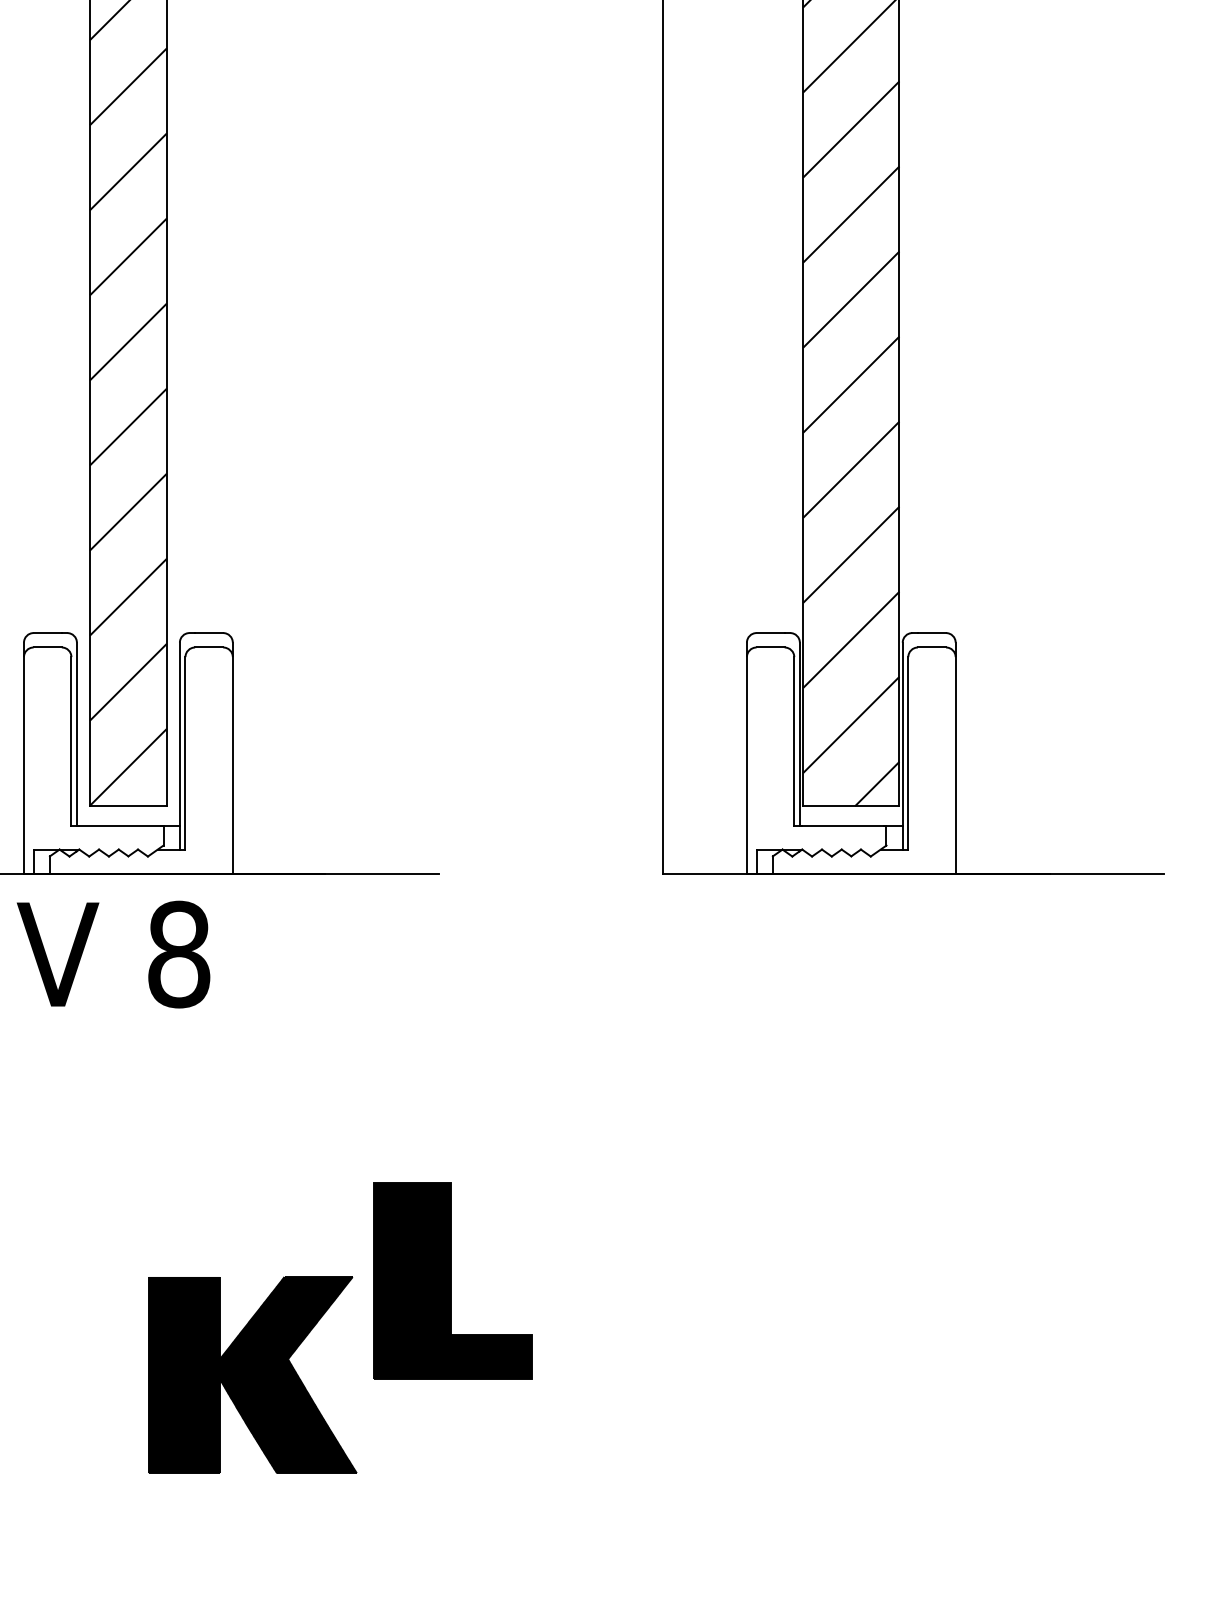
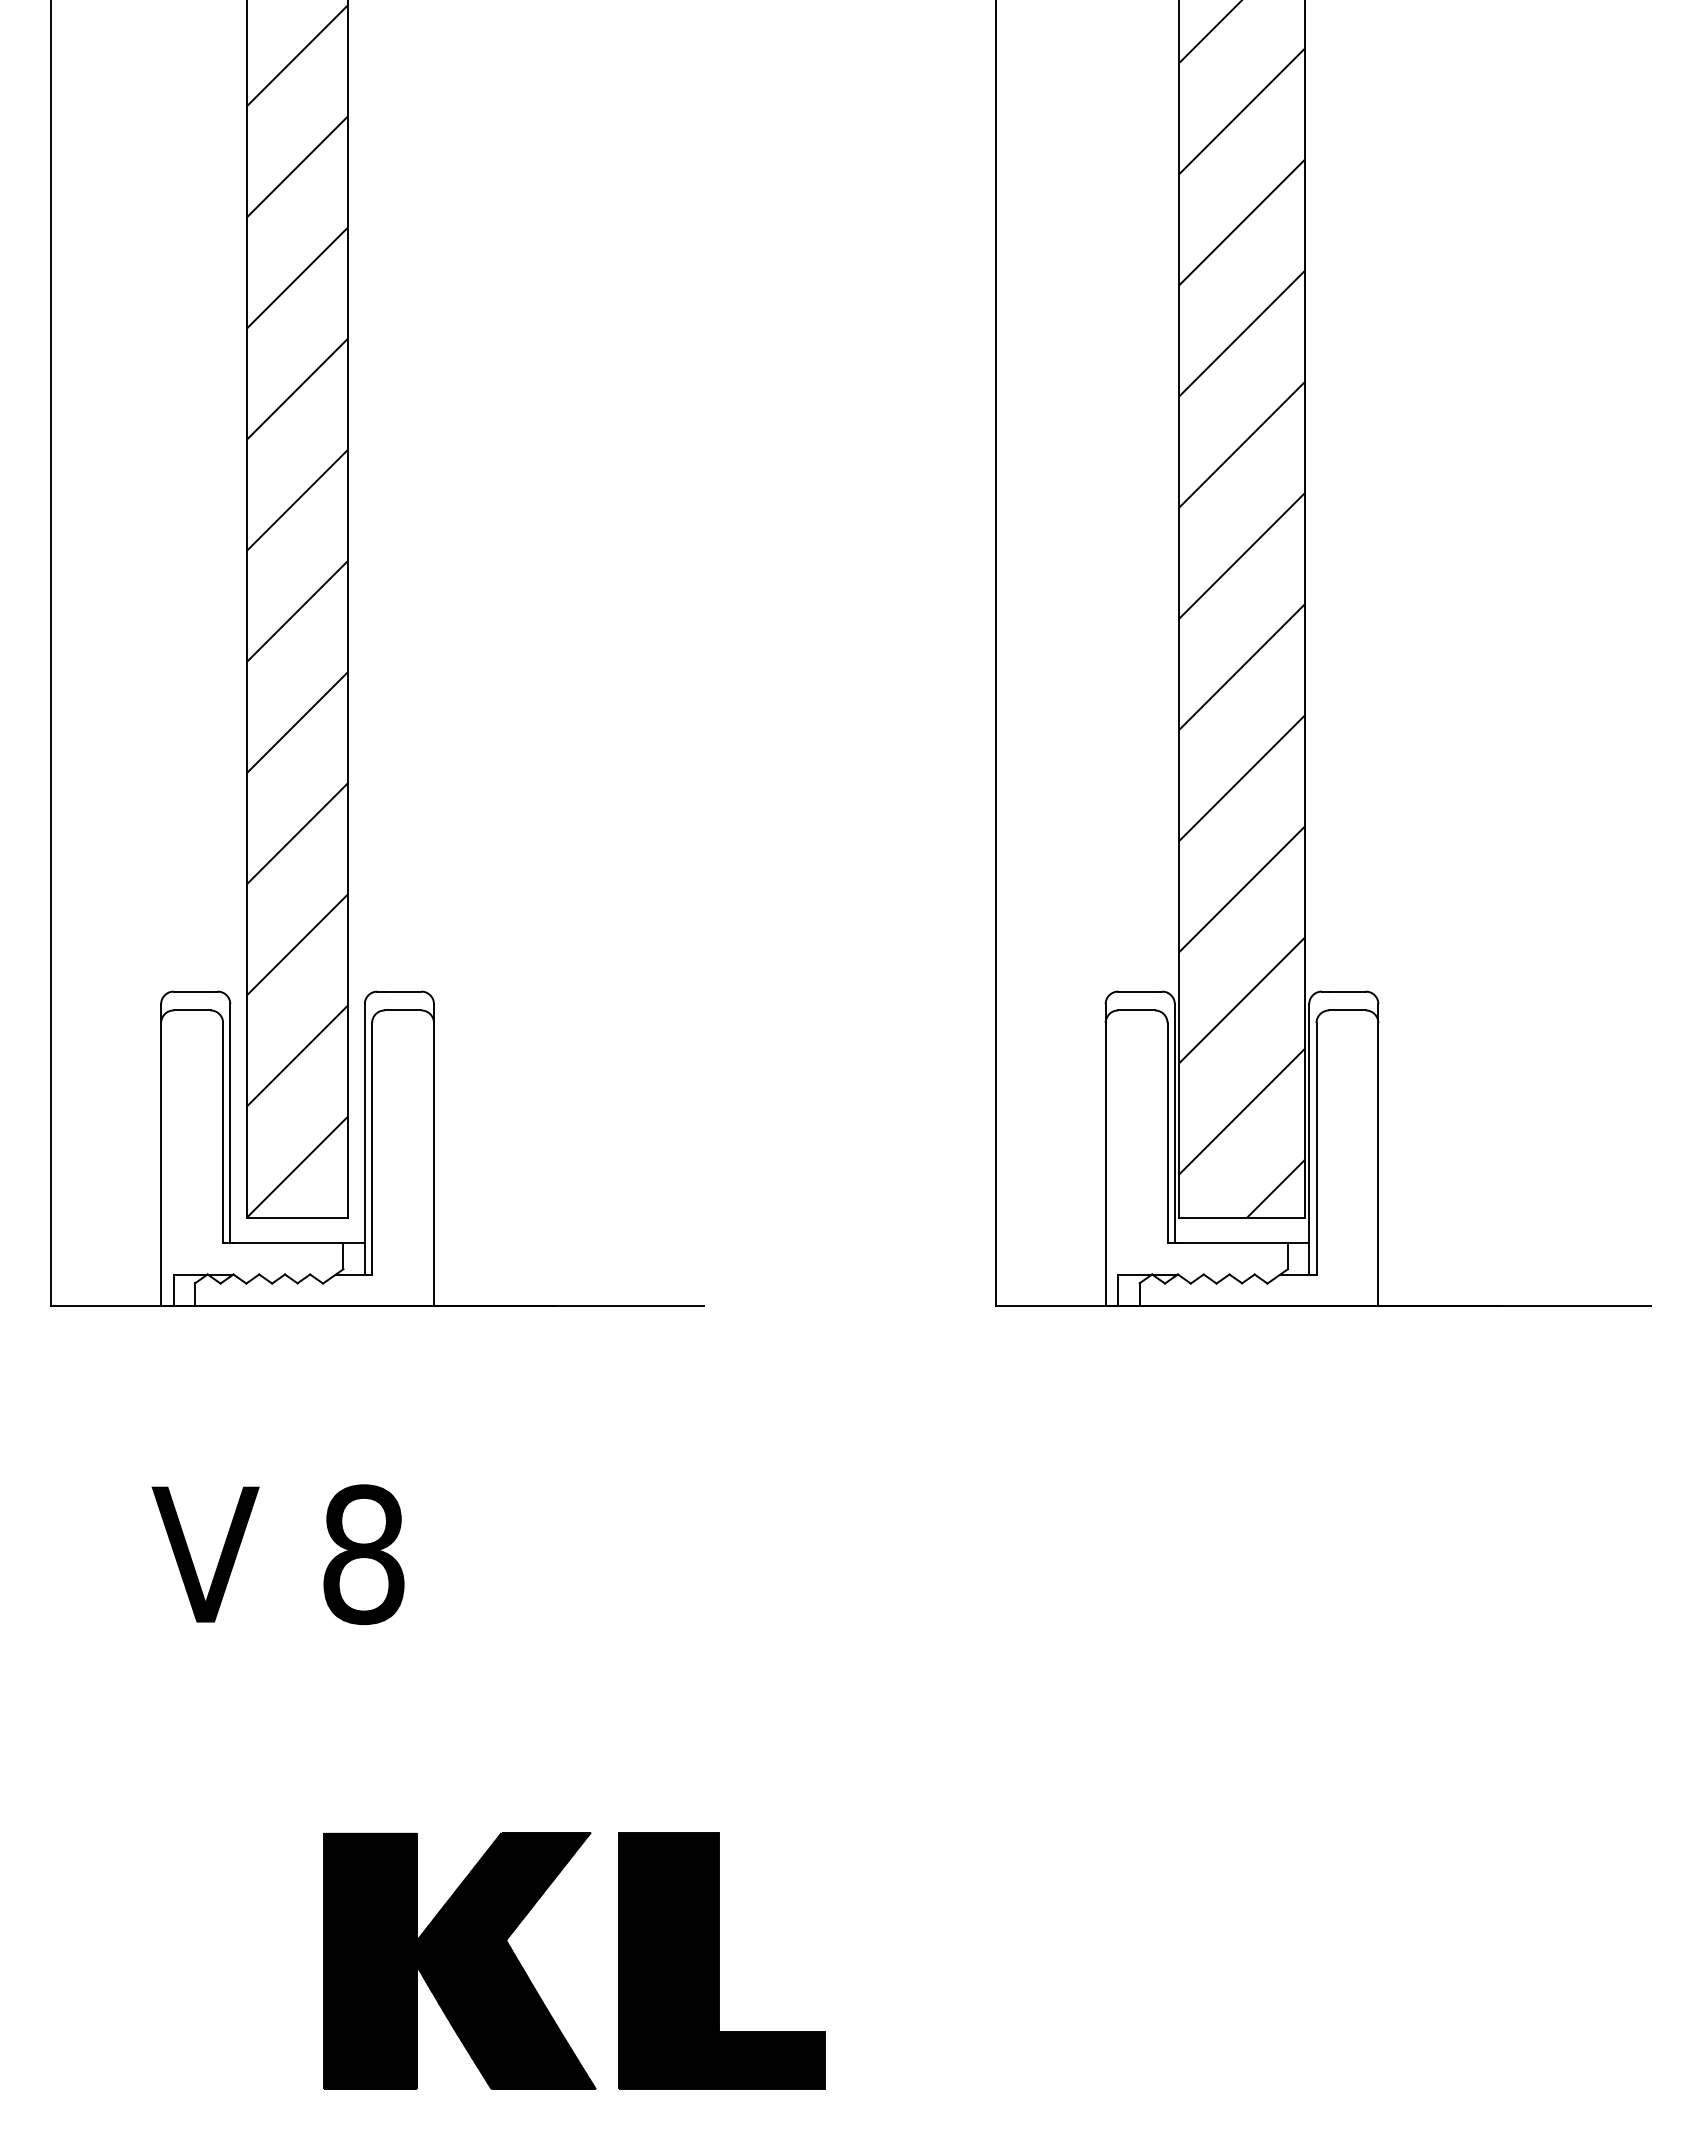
text: (113, 954) -> (277, 1554), moved
part: (452, 1280) -> (721, 1960), moved

